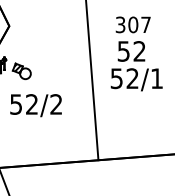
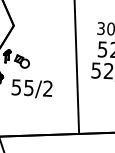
text: (31, 104) -> (28, 87), 52/2 -> 55/2

